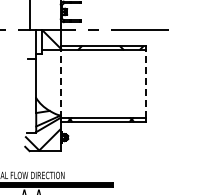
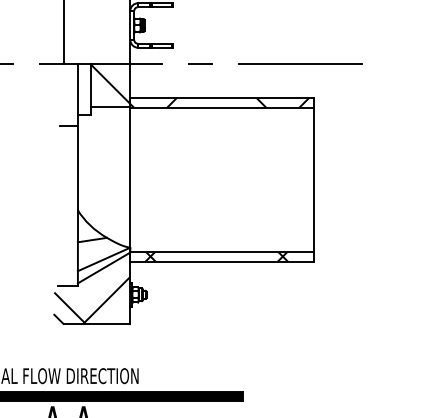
line: (60, 83) -> (129, 178), dashed -> solid
line: (146, 83) -> (314, 178), dashed -> solid

